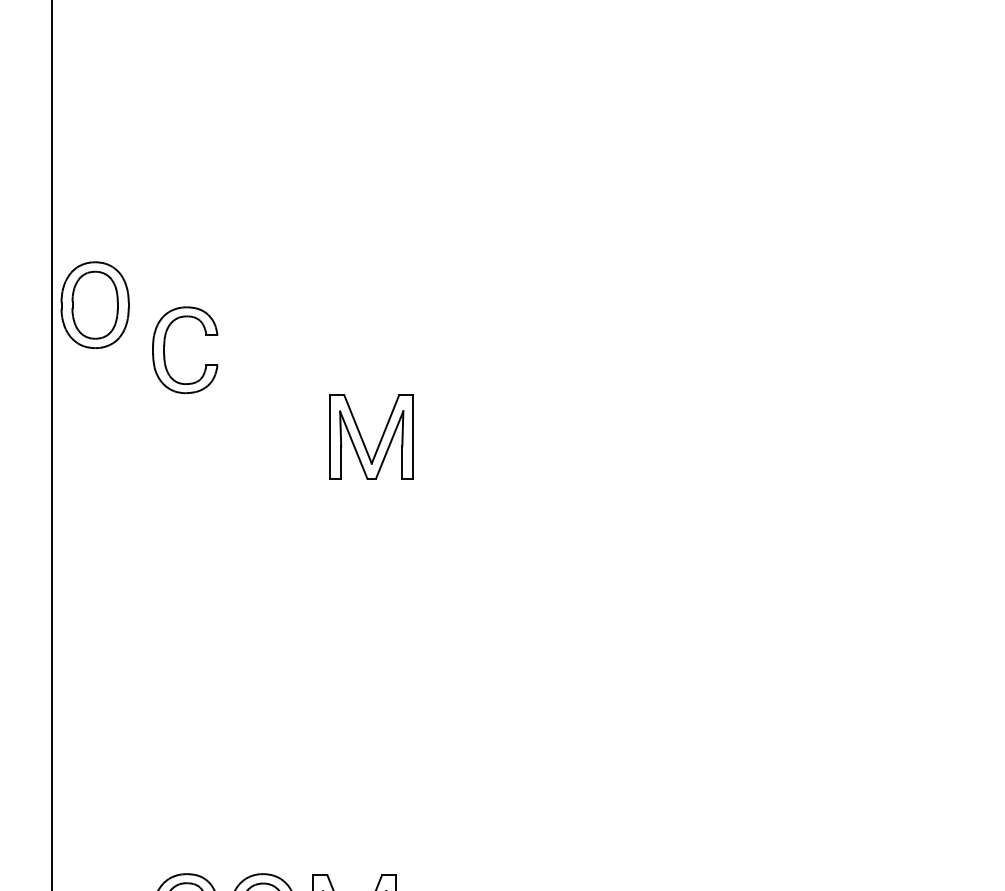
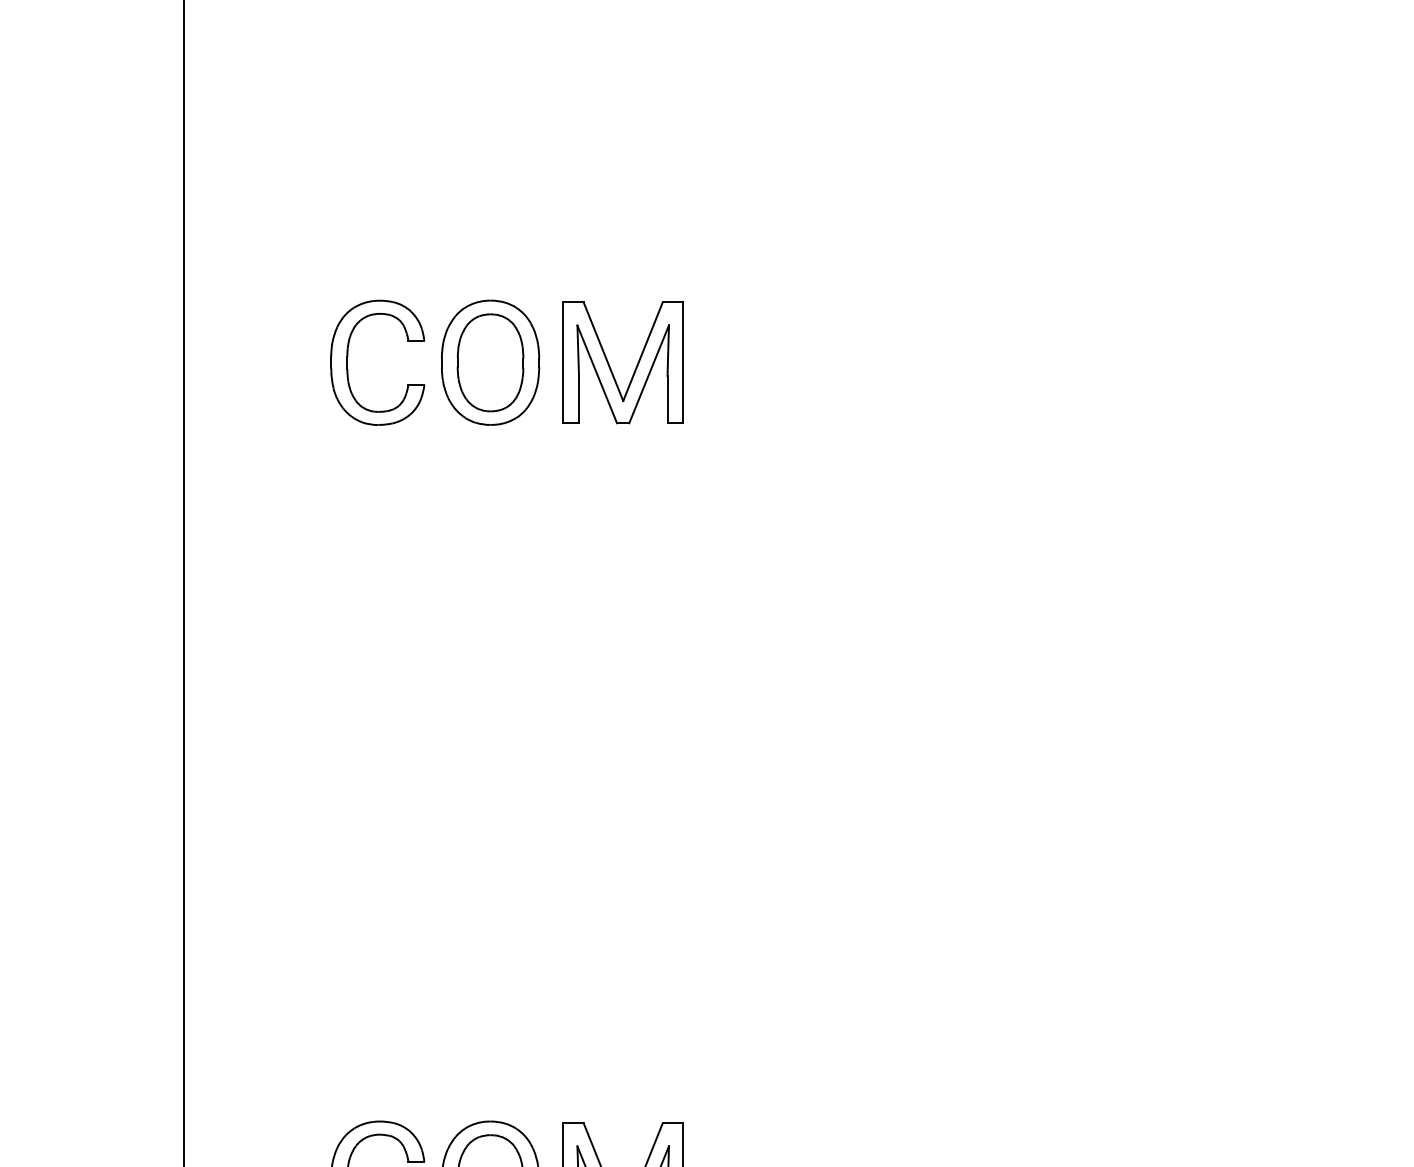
part: (94, 304) -> (489, 361), moved
part: (363, 439) -> (611, 366), moved

